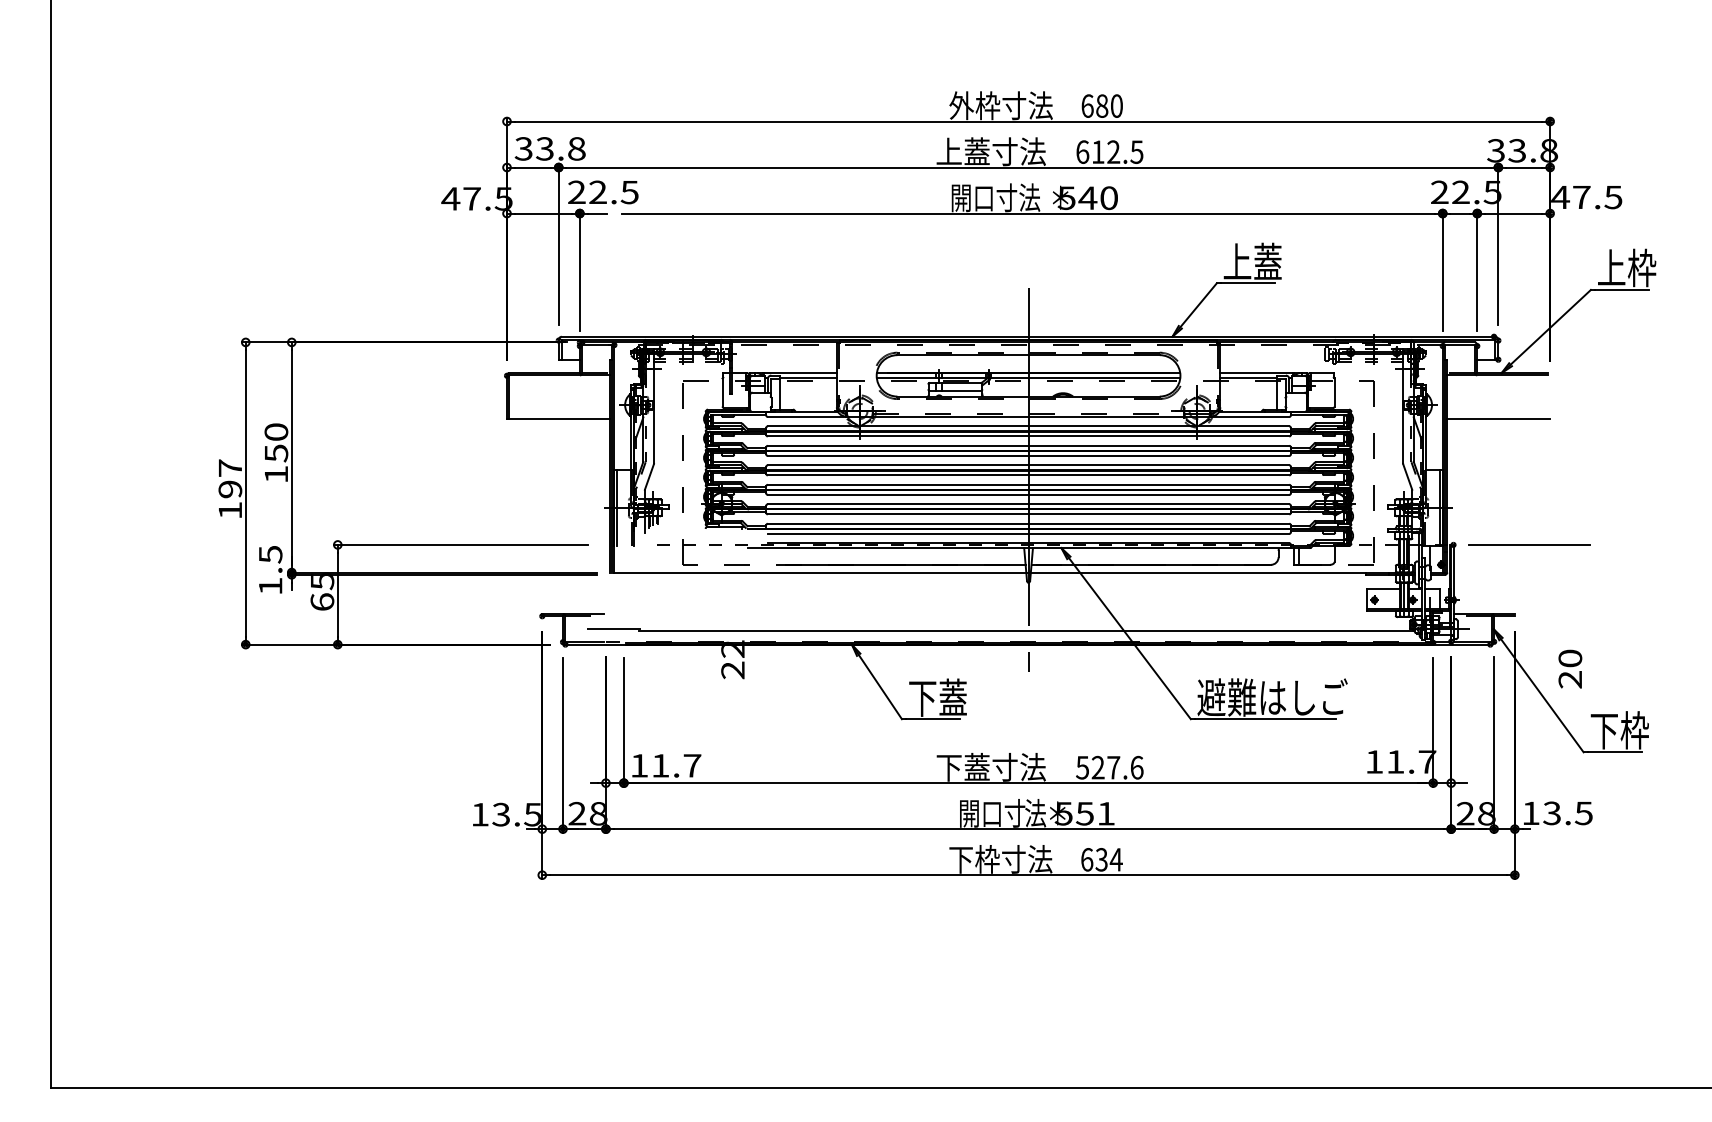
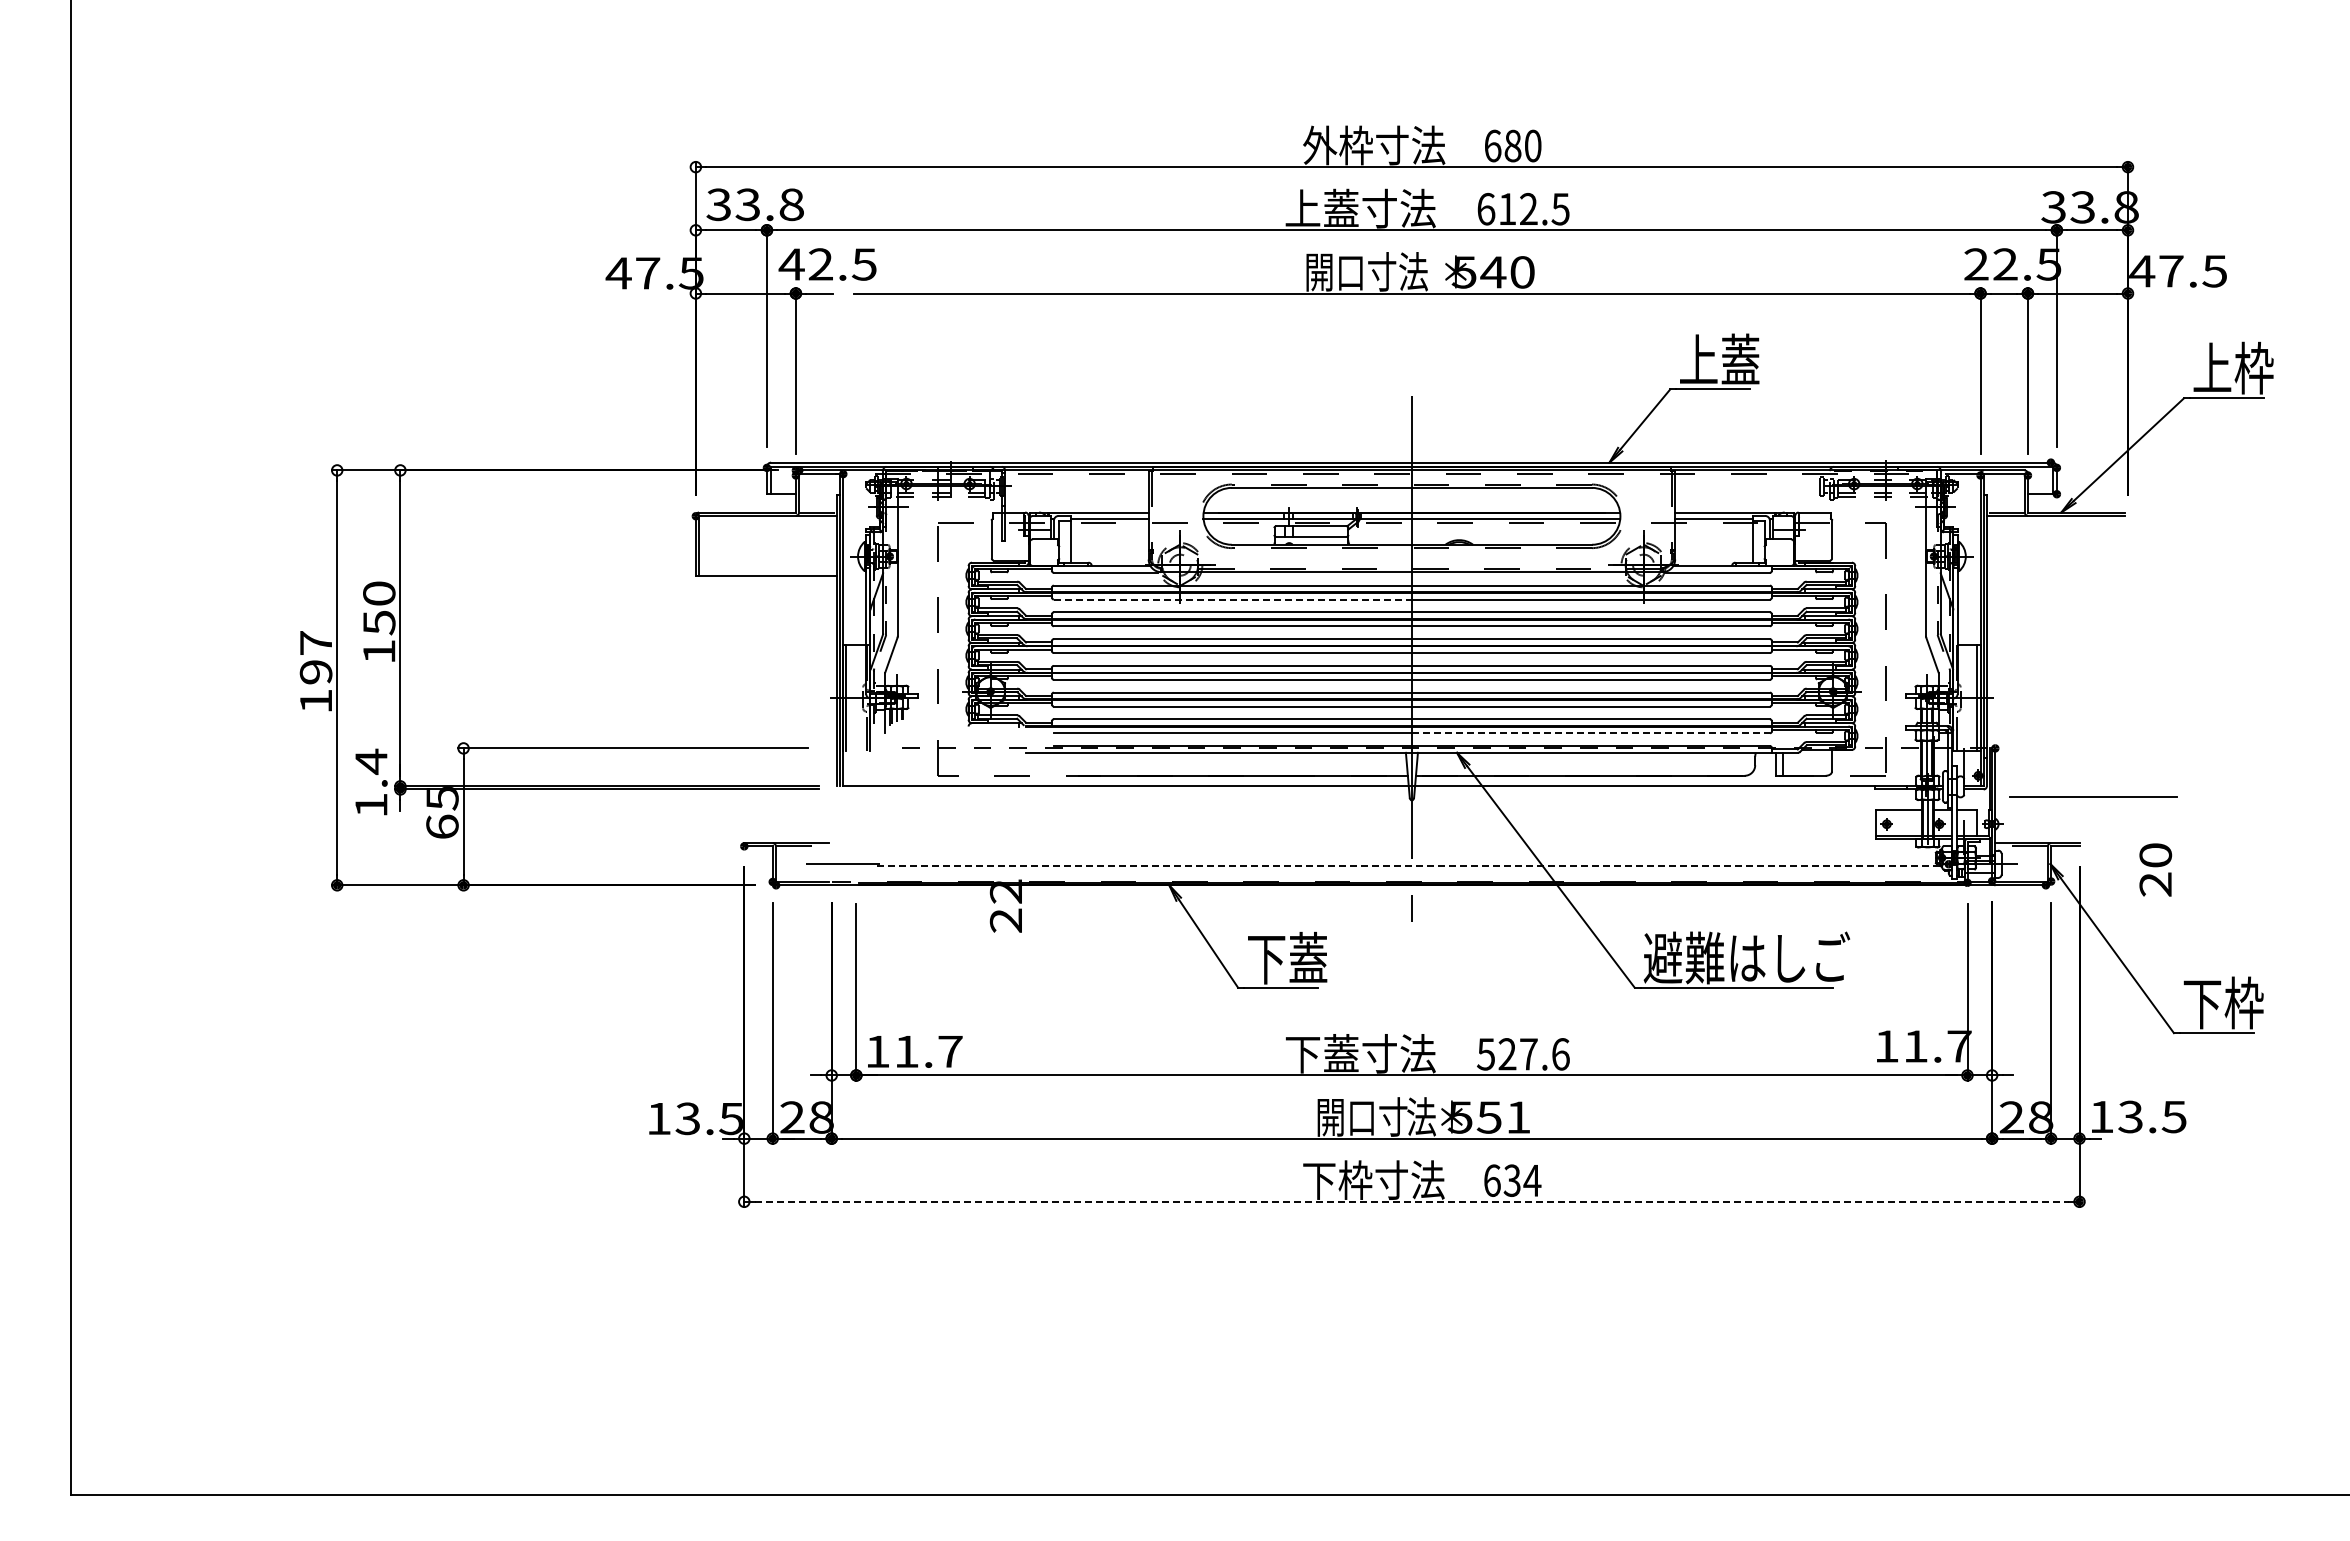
text: (576, 192) -> (791, 264), 22.5 -> 42.5
line: (1498, 418) -> (2056, 575), removed
line: (898, 436) -> (1233, 599), solid -> dashed
line: (1159, 534) -> (1591, 733), solid -> dashed
line: (1529, 544) -> (2093, 796), moved
text: (270, 554) -> (371, 761), 1.5 -> 1.4
line: (1026, 630) -> (1409, 866), solid -> dashed
text: (1570, 668) -> (2155, 869), moved
line: (1028, 874) -> (1412, 1201), solid -> dashed

